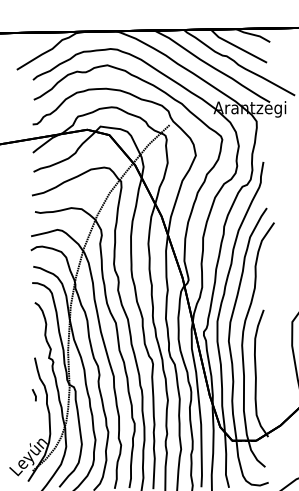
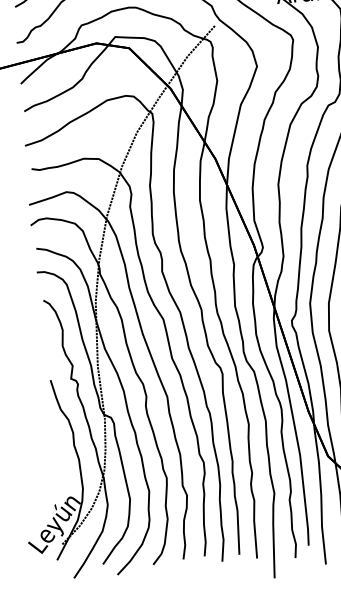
part: (33, 395) -> (53, 435), removed

